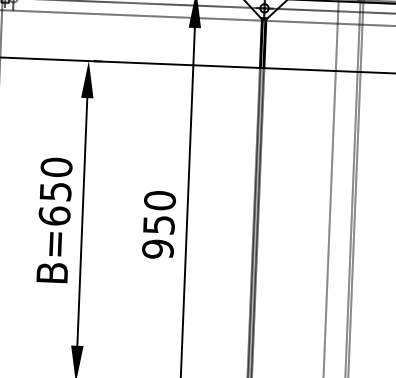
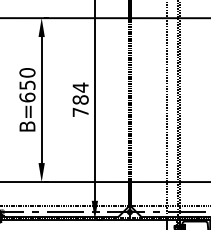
text: (158, 223) -> (80, 99), 950 -> 784

